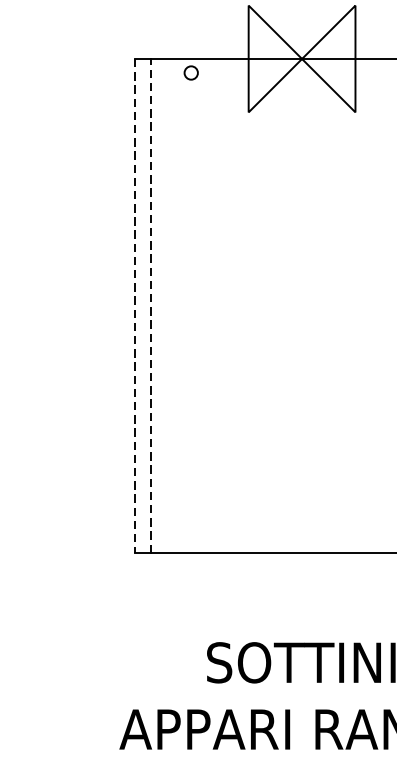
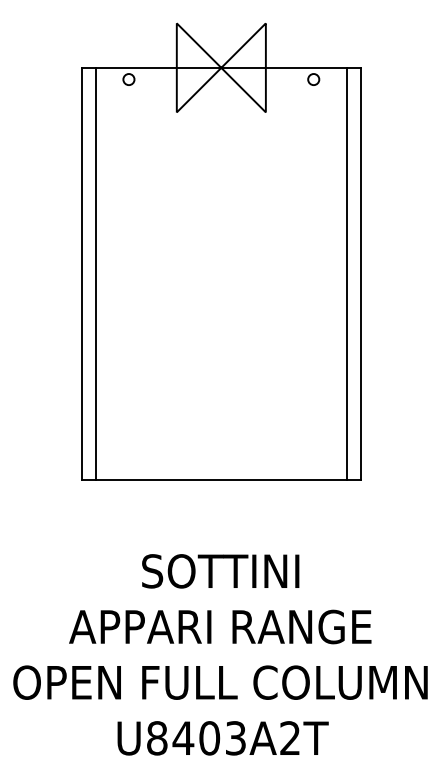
line: (135, 305) -> (82, 273), dashed -> solid
line: (151, 305) -> (95, 273), dashed -> solid

